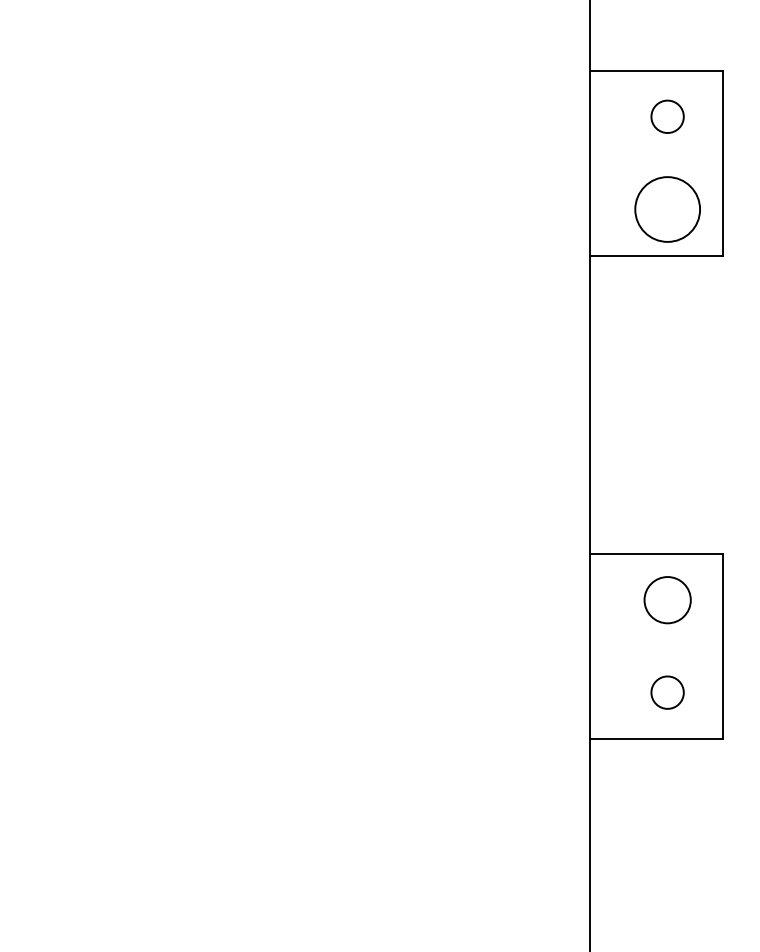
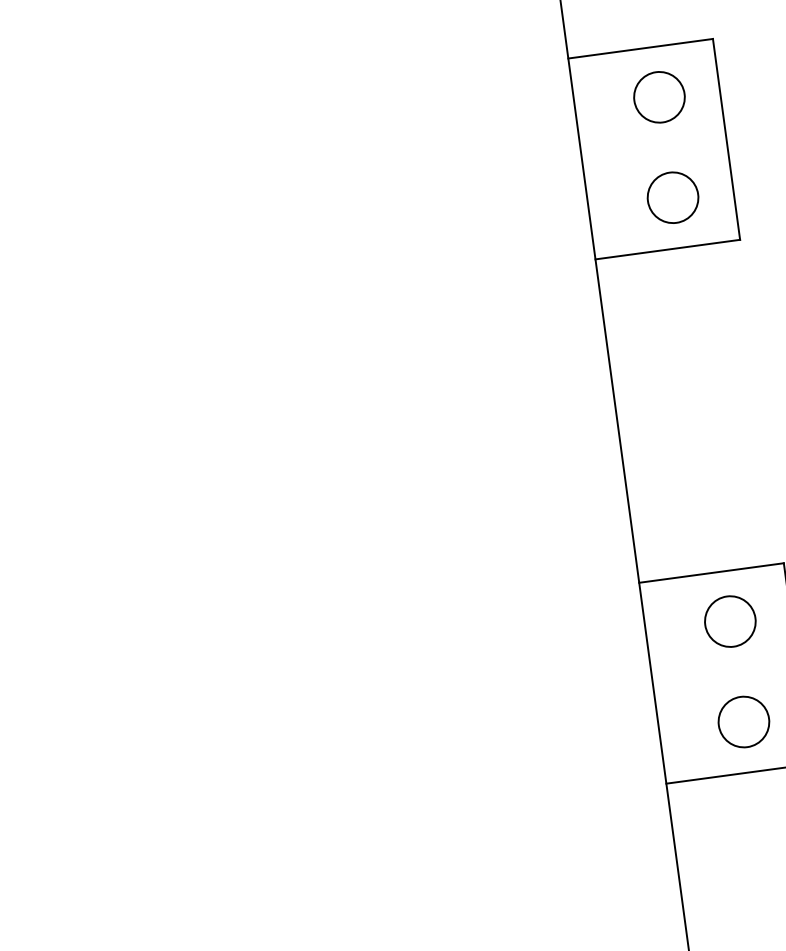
circle: (667, 116) -> (659, 96), size x1.43
circle: (667, 209) -> (672, 197), size x0.71
circle: (667, 692) -> (743, 721), size x1.43

